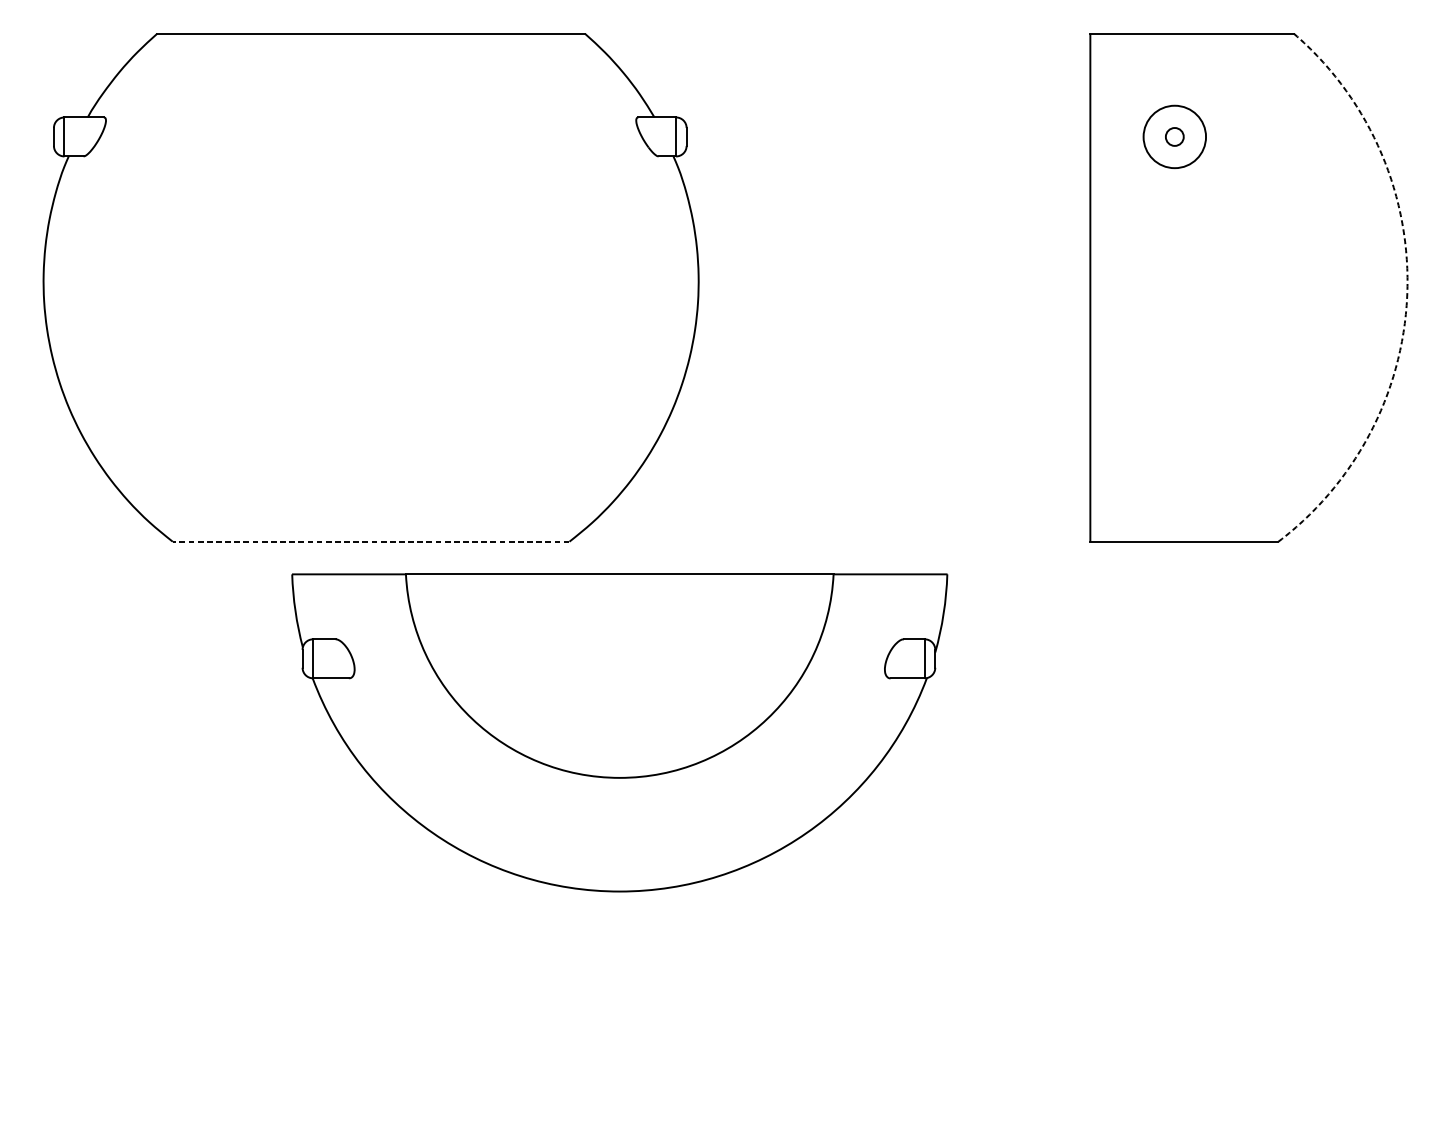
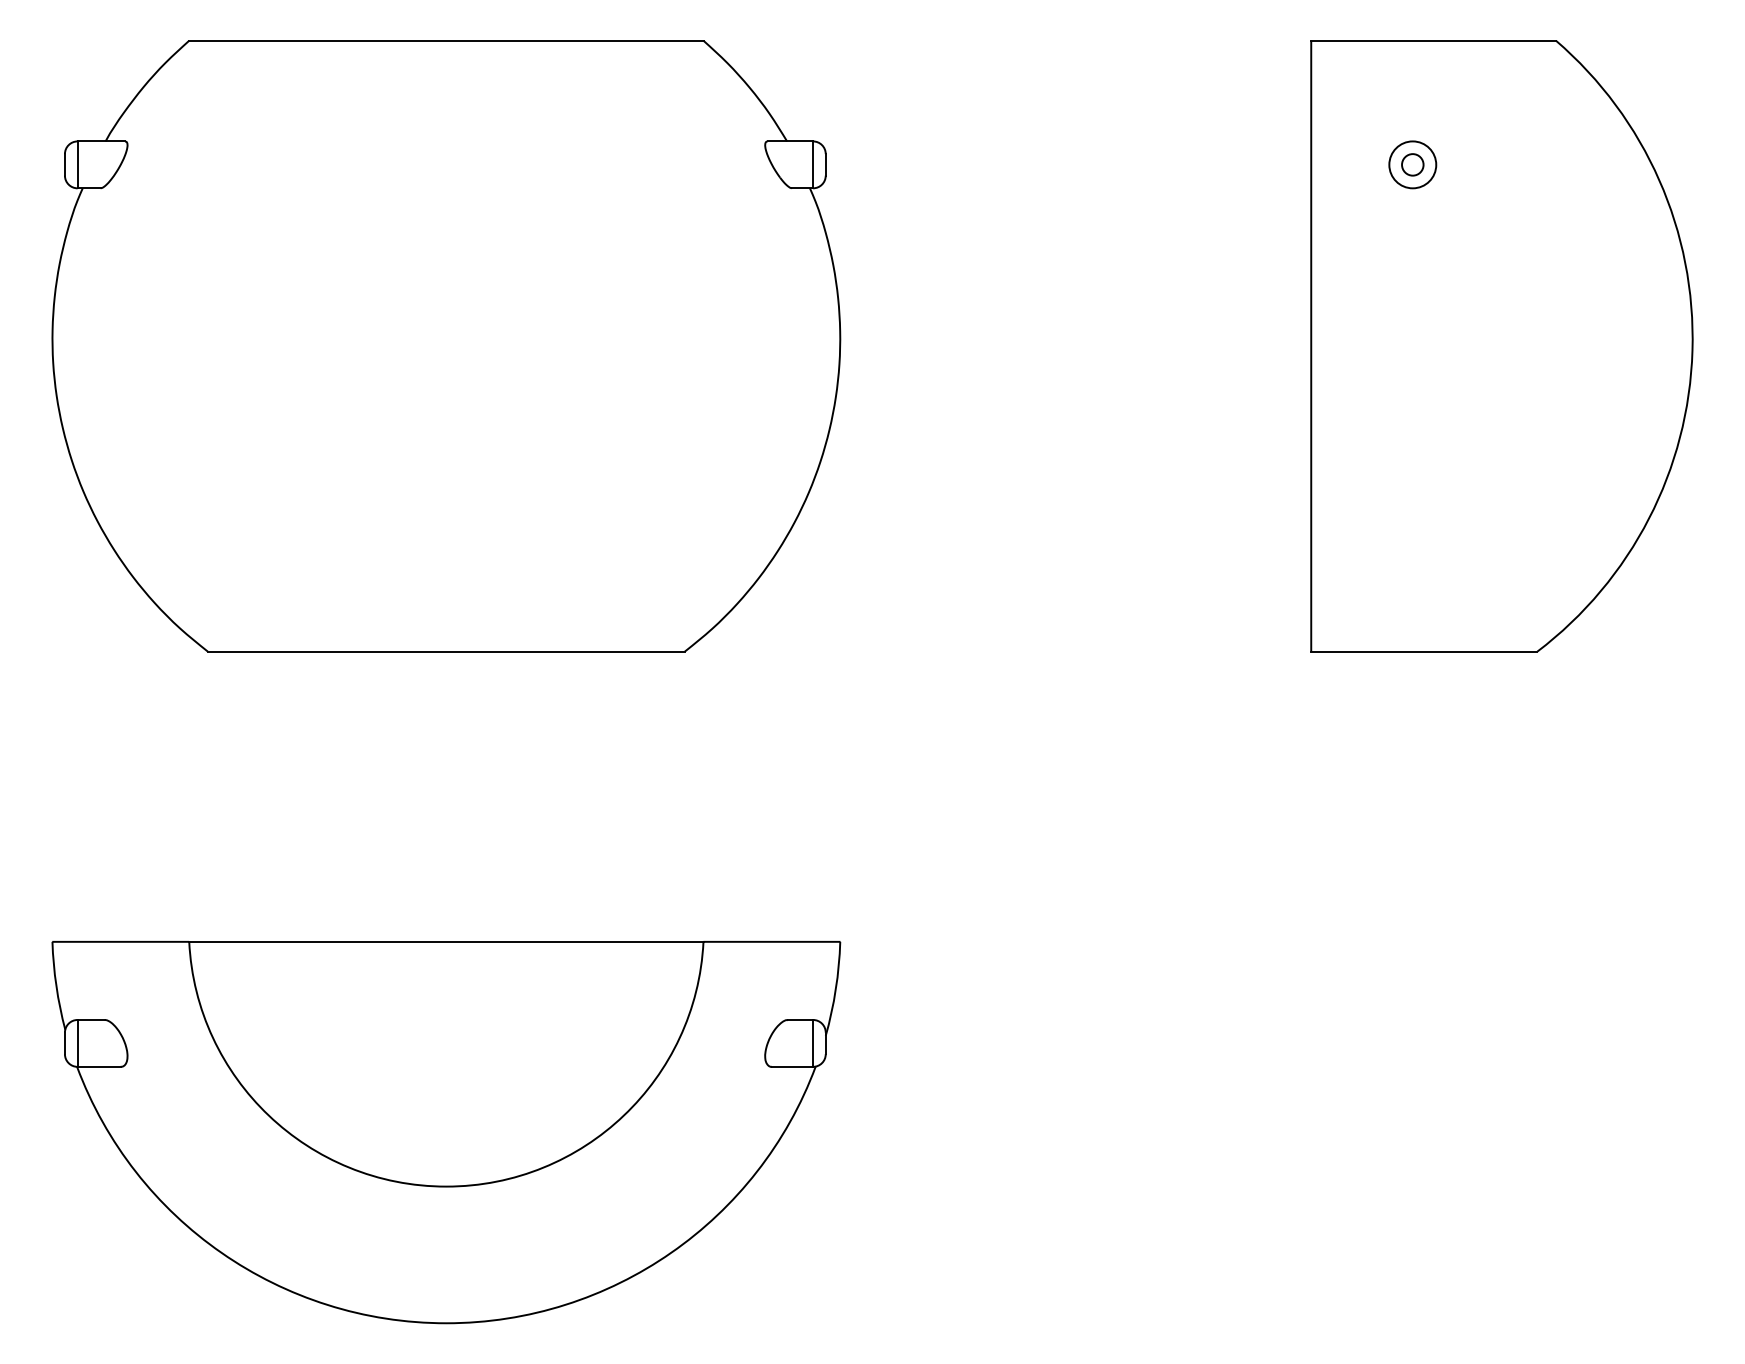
circle: (1174, 136) -> (1412, 164), size x0.62
arc: (1407, 291) -> (1692, 350), dashed -> solid
line: (371, 541) -> (446, 651), dashed -> solid
part: (619, 732) -> (446, 1132), moved

